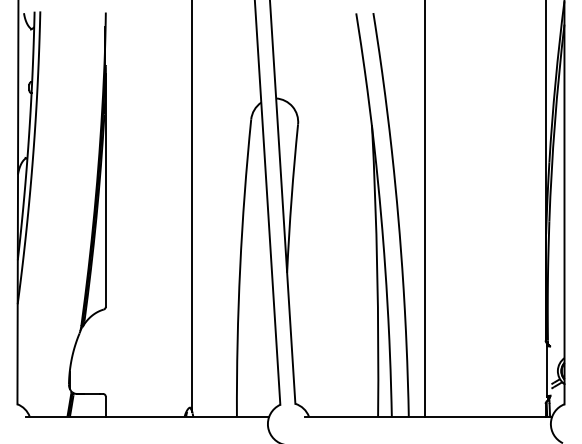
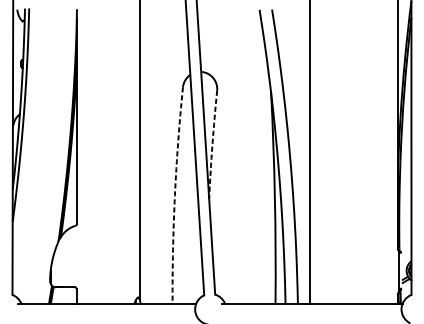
arc: (291, 198) -> (212, 144), solid -> dashed
arc: (240, 267) -> (175, 195), solid -> dashed

